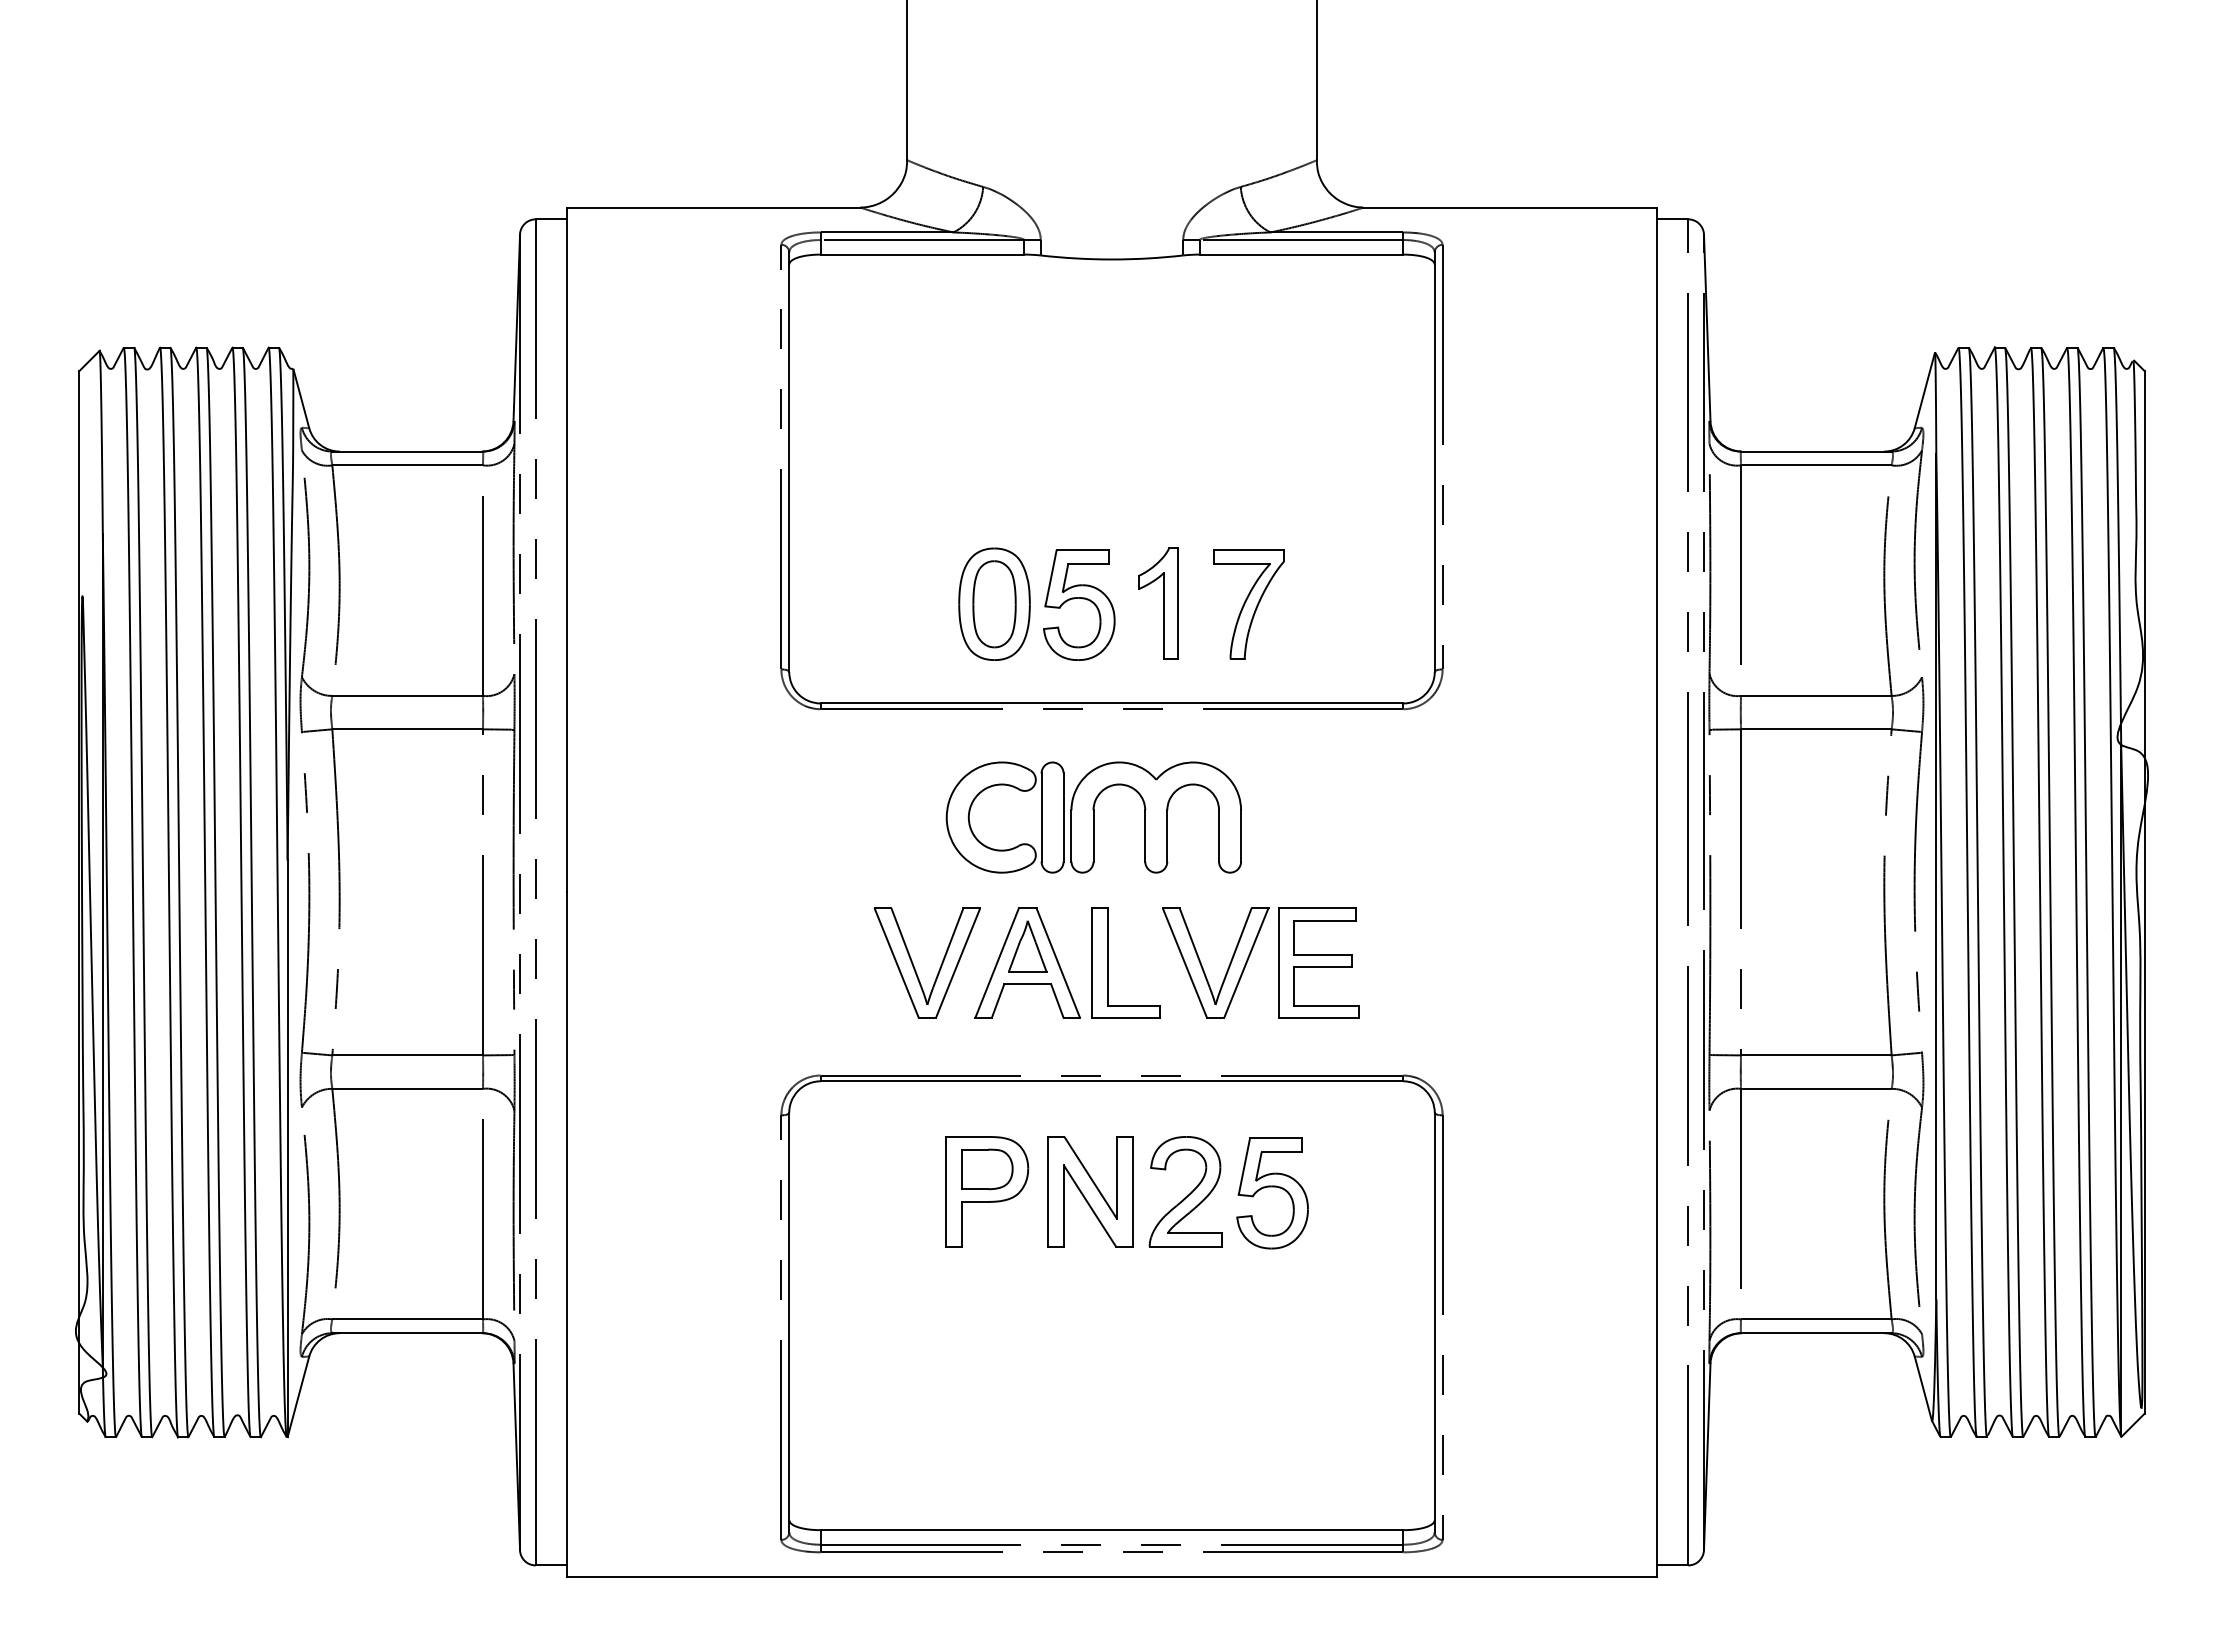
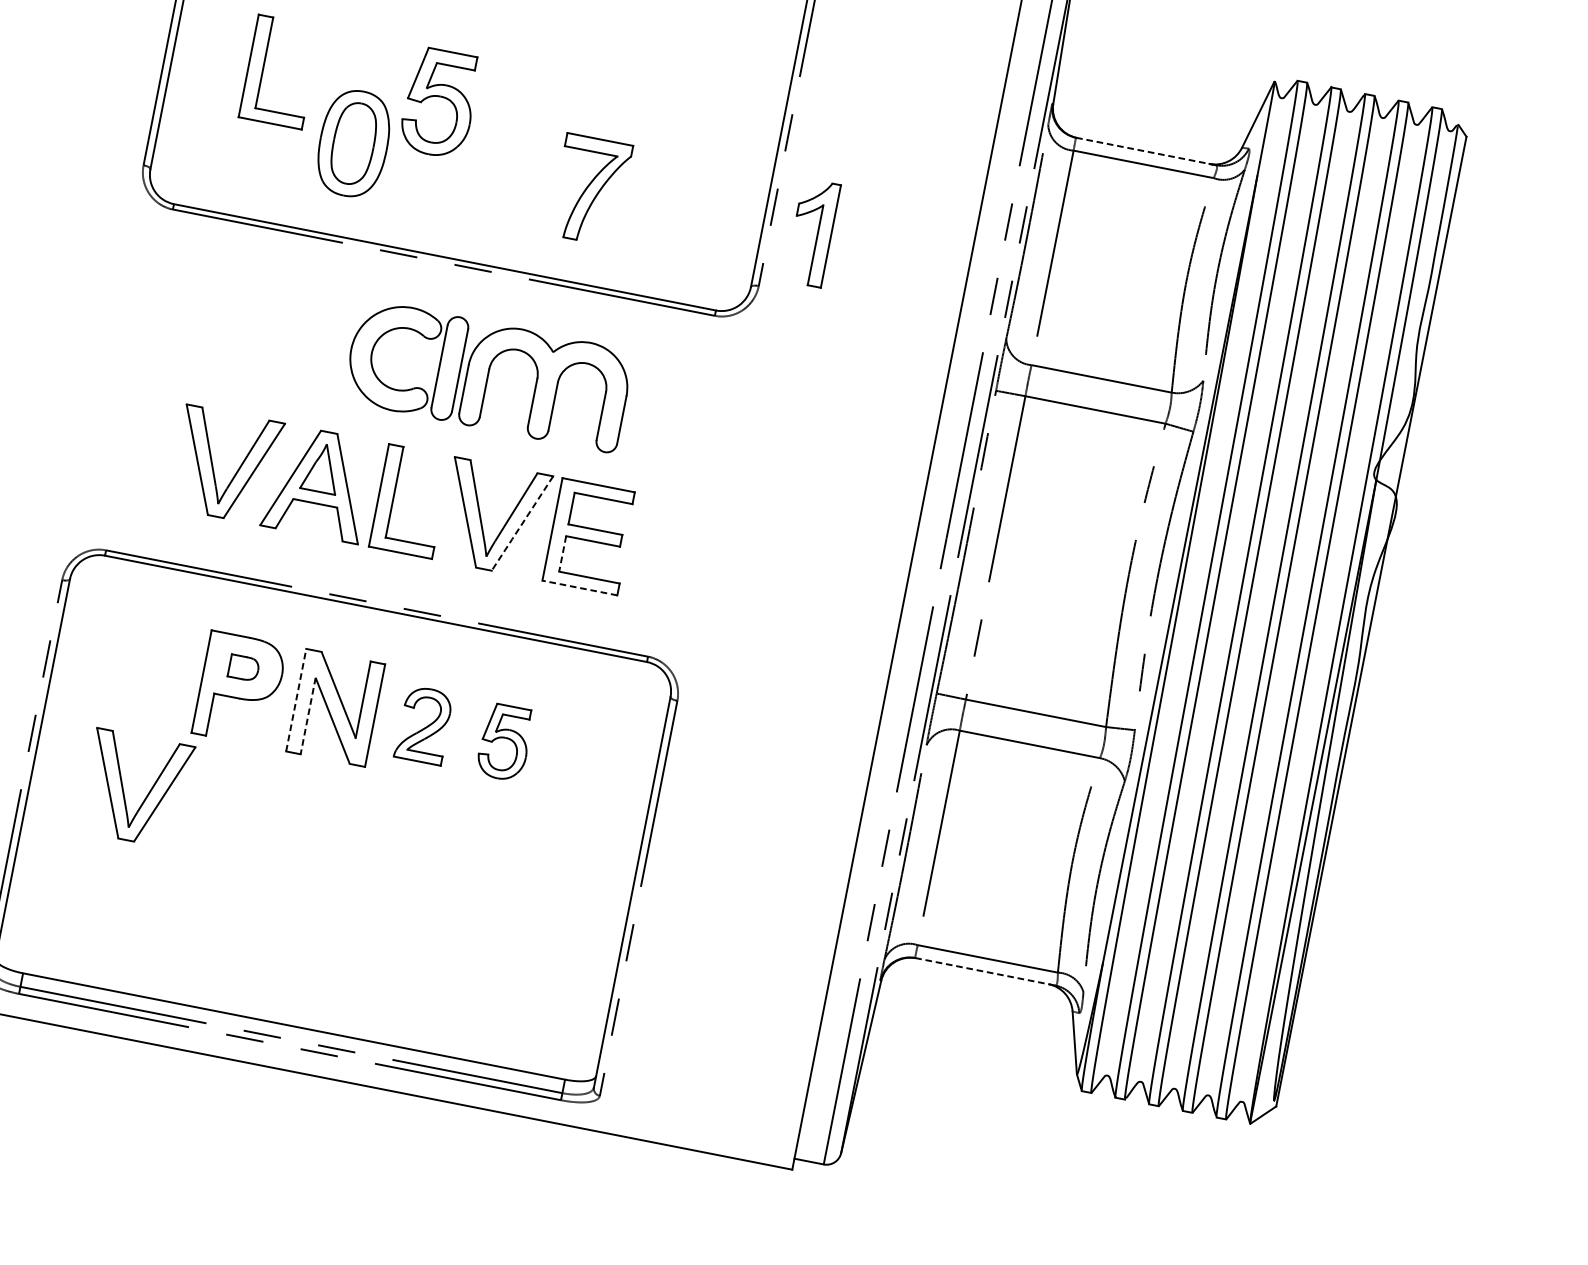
line: (1816, 451) -> (1146, 151), solid -> dashed
part: (886, 544) -> (264, 68), added
part: (1158, 603) -> (812, 232), moved
part: (1079, 604) -> (440, 102), moved
part: (1093, 817) -> (487, 375), moved
line: (1246, 963) -> (522, 523), solid -> dashed
line: (1294, 987) -> (562, 554), solid -> dashed
line: (1318, 1018) -> (579, 588), solid -> dashed
part: (987, 1169) -> (244, 668), size x0.6
line: (1047, 1191) -> (295, 699), solid -> dashed
part: (1185, 1191) -> (424, 724), size x0.7
part: (1272, 1193) -> (504, 742), size x0.7
line: (1063, 1206) -> (308, 716), solid -> dashed
part: (887, 1318) -> (123, 788), added
line: (1816, 1333) -> (985, 972), solid -> dashed

